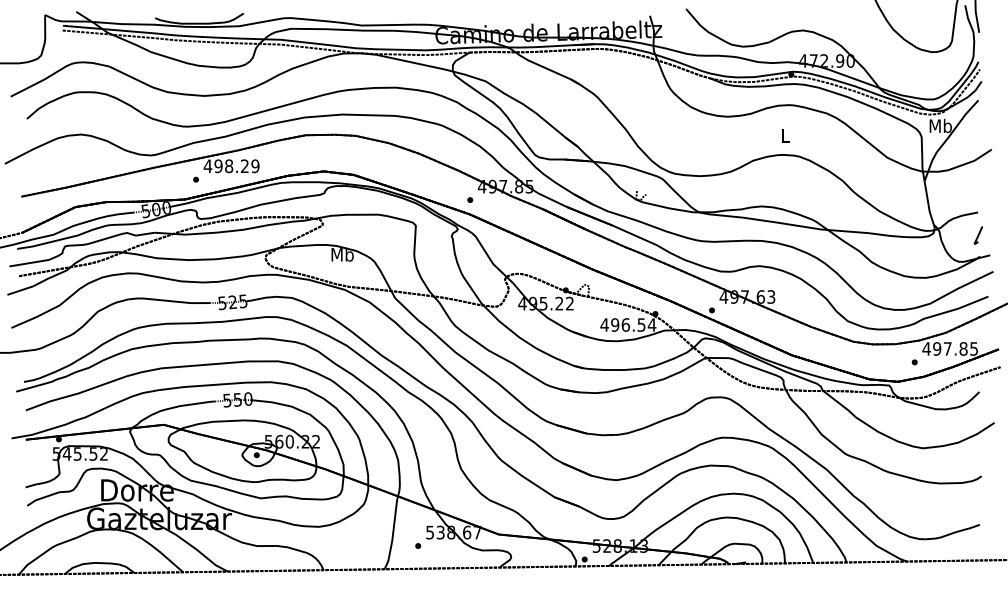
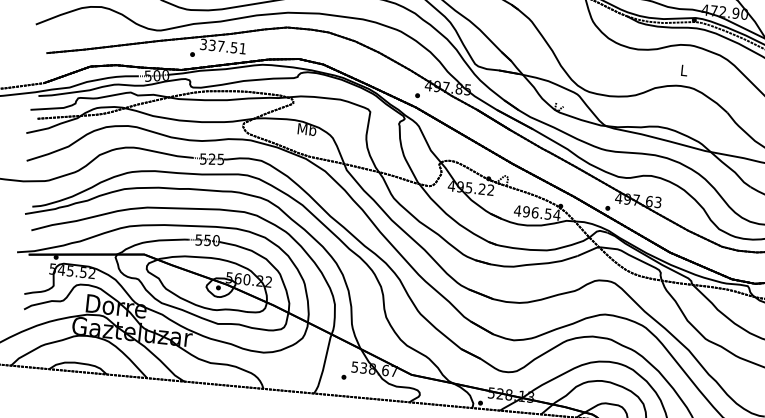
text: (231, 166) -> (223, 46), 498.29 -> 337.51

